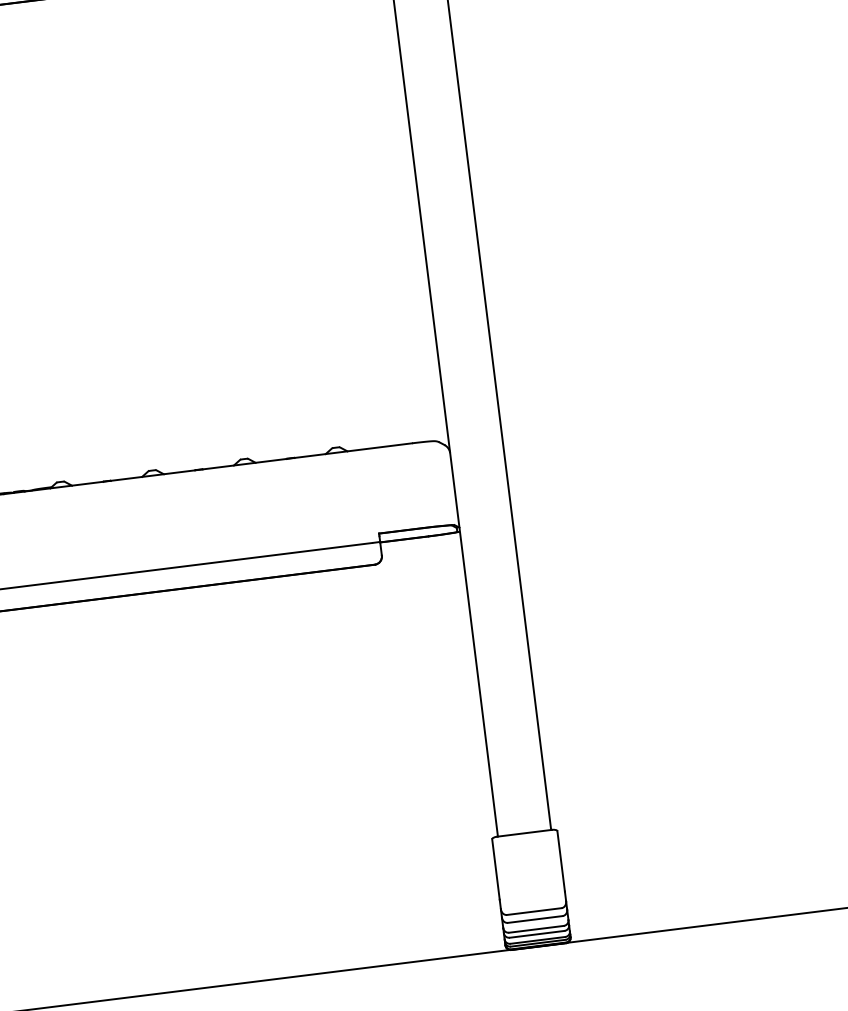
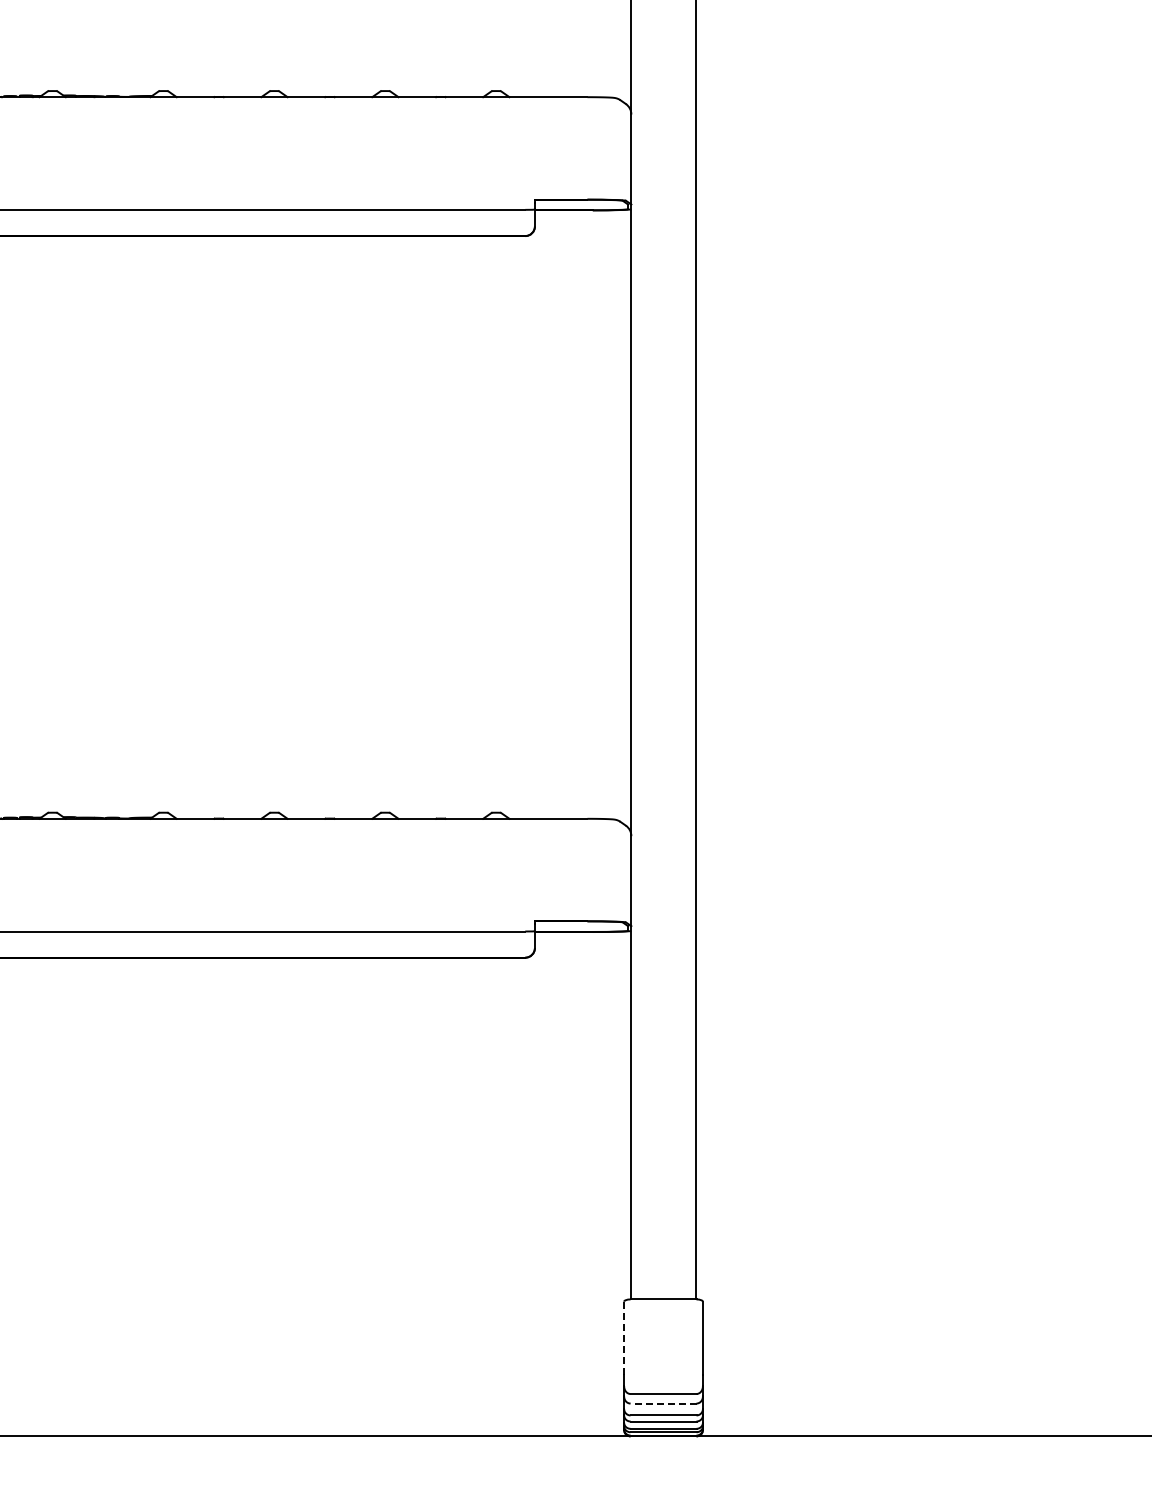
line: (496, 869) -> (624, 1338), solid -> dashed
line: (535, 919) -> (663, 1403), solid -> dashed

